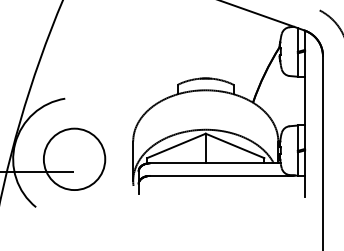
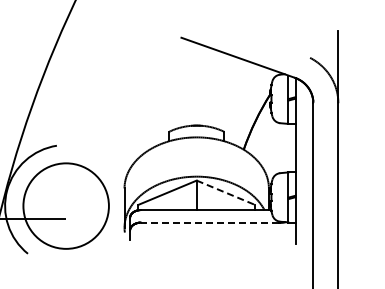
line: (234, 145) -> (225, 192), solid -> dashed
circle: (73, 158) -> (65, 205), size x1.4
line: (219, 175) -> (210, 222), solid -> dashed

